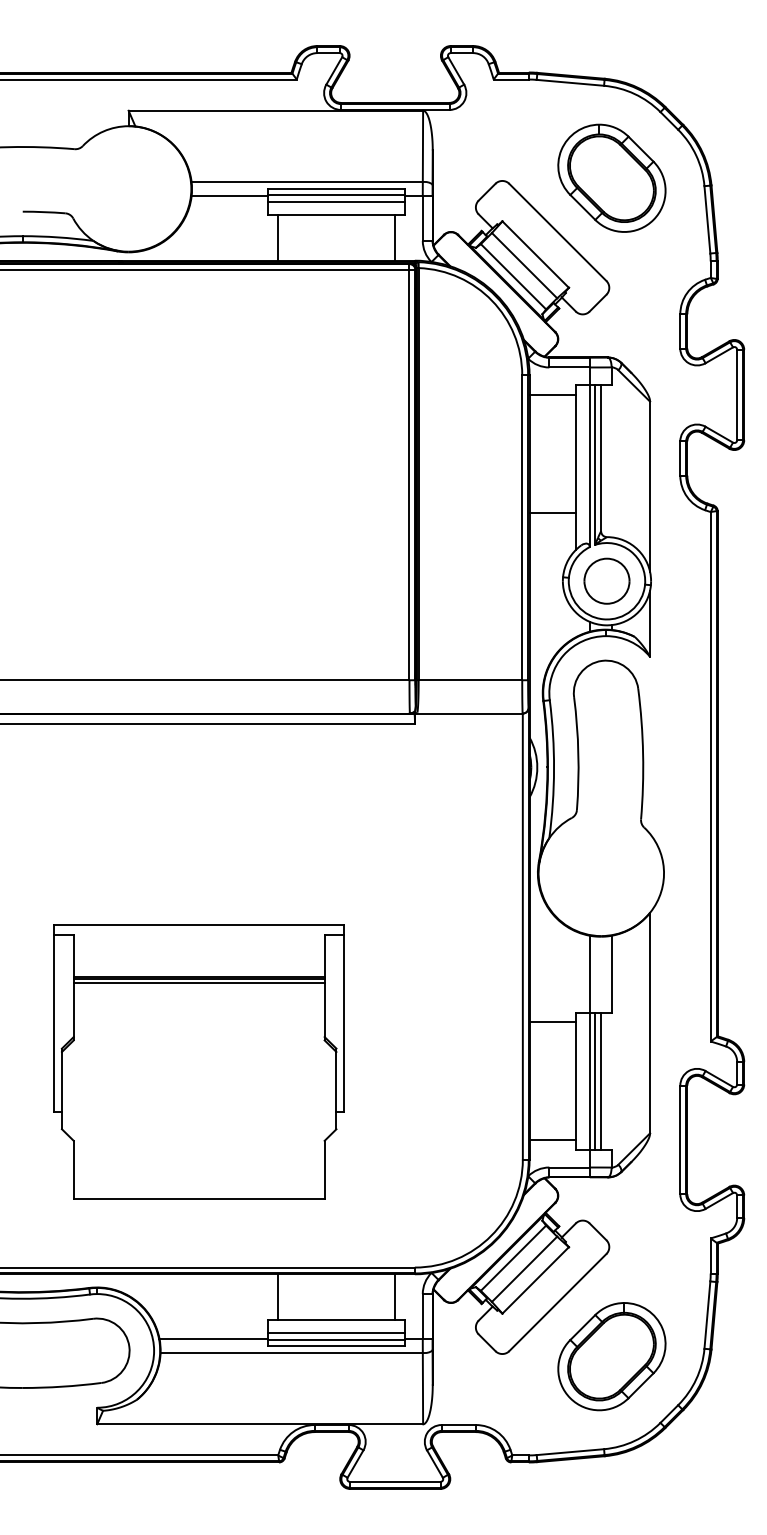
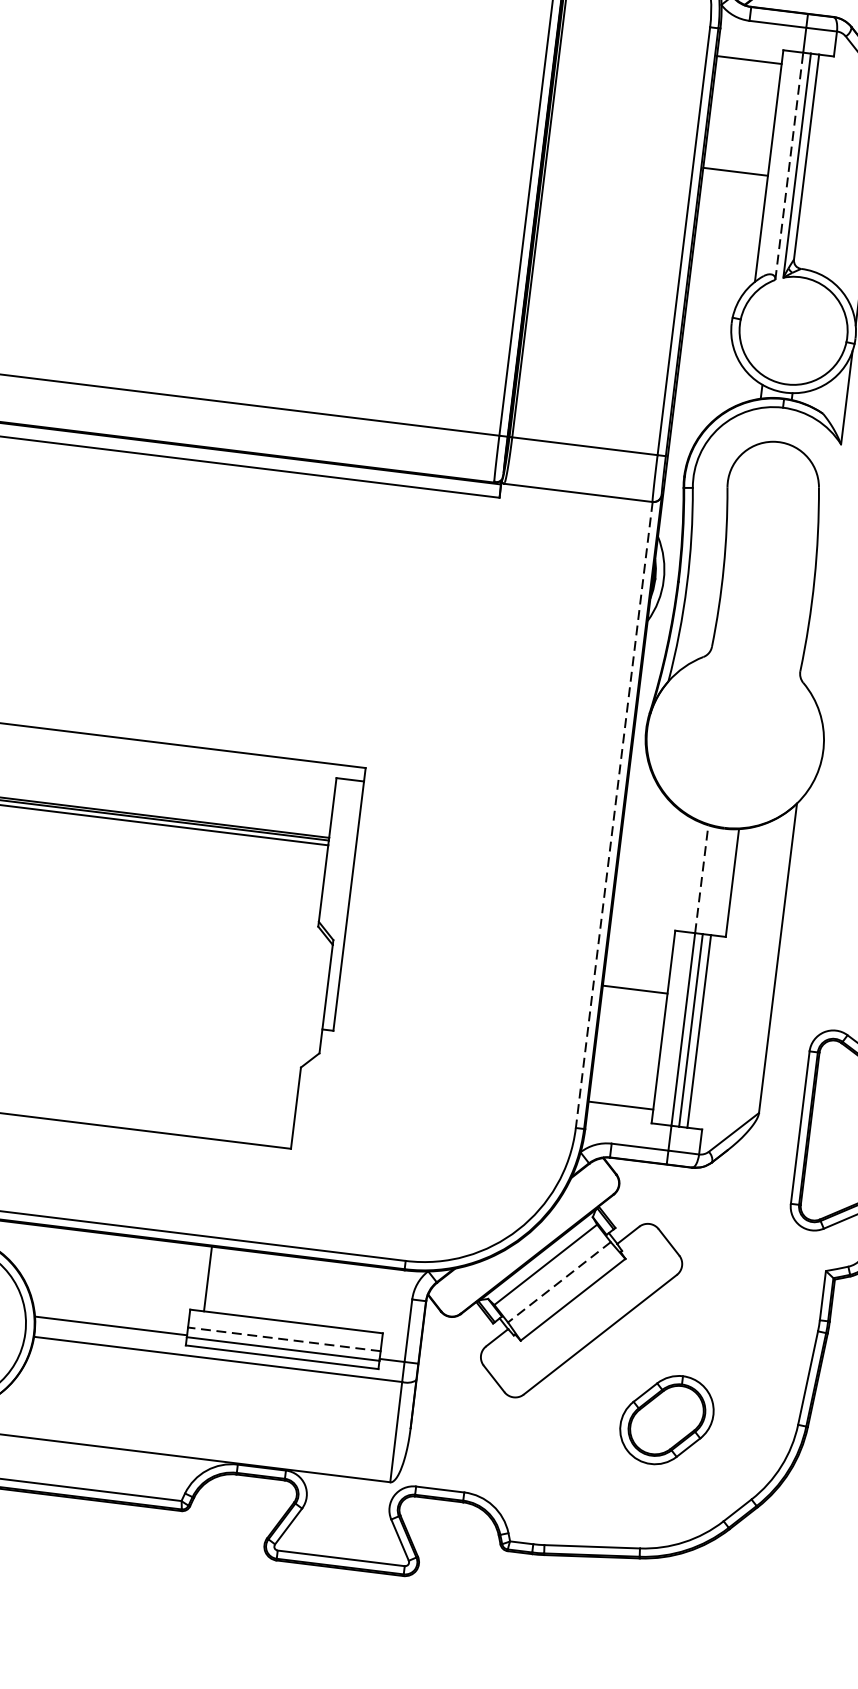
line: (589, 466) -> (788, 166), solid -> dashed
line: (552, 512) -> (735, 171), moved
part: (606, 580) -> (793, 329), removed
line: (522, 937) -> (613, 816), solid -> dashed
line: (589, 973) -> (701, 878), solid -> dashed
line: (552, 1022) -> (635, 989), moved
line: (524, 1269) -> (559, 1282), solid -> dashed
line: (395, 1297) -> (373, 1299), removed
line: (336, 1333) -> (284, 1339), solid -> dashed
part: (611, 1356) -> (666, 1419), size x0.6

